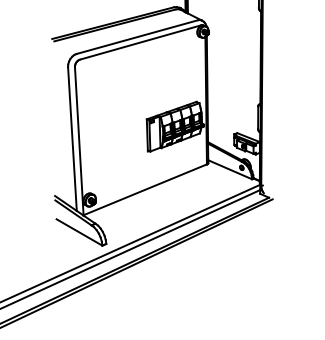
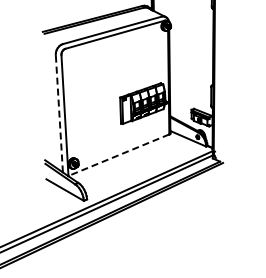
line: (72, 138) -> (59, 113), solid -> dashed
line: (144, 190) -> (118, 155), solid -> dashed

